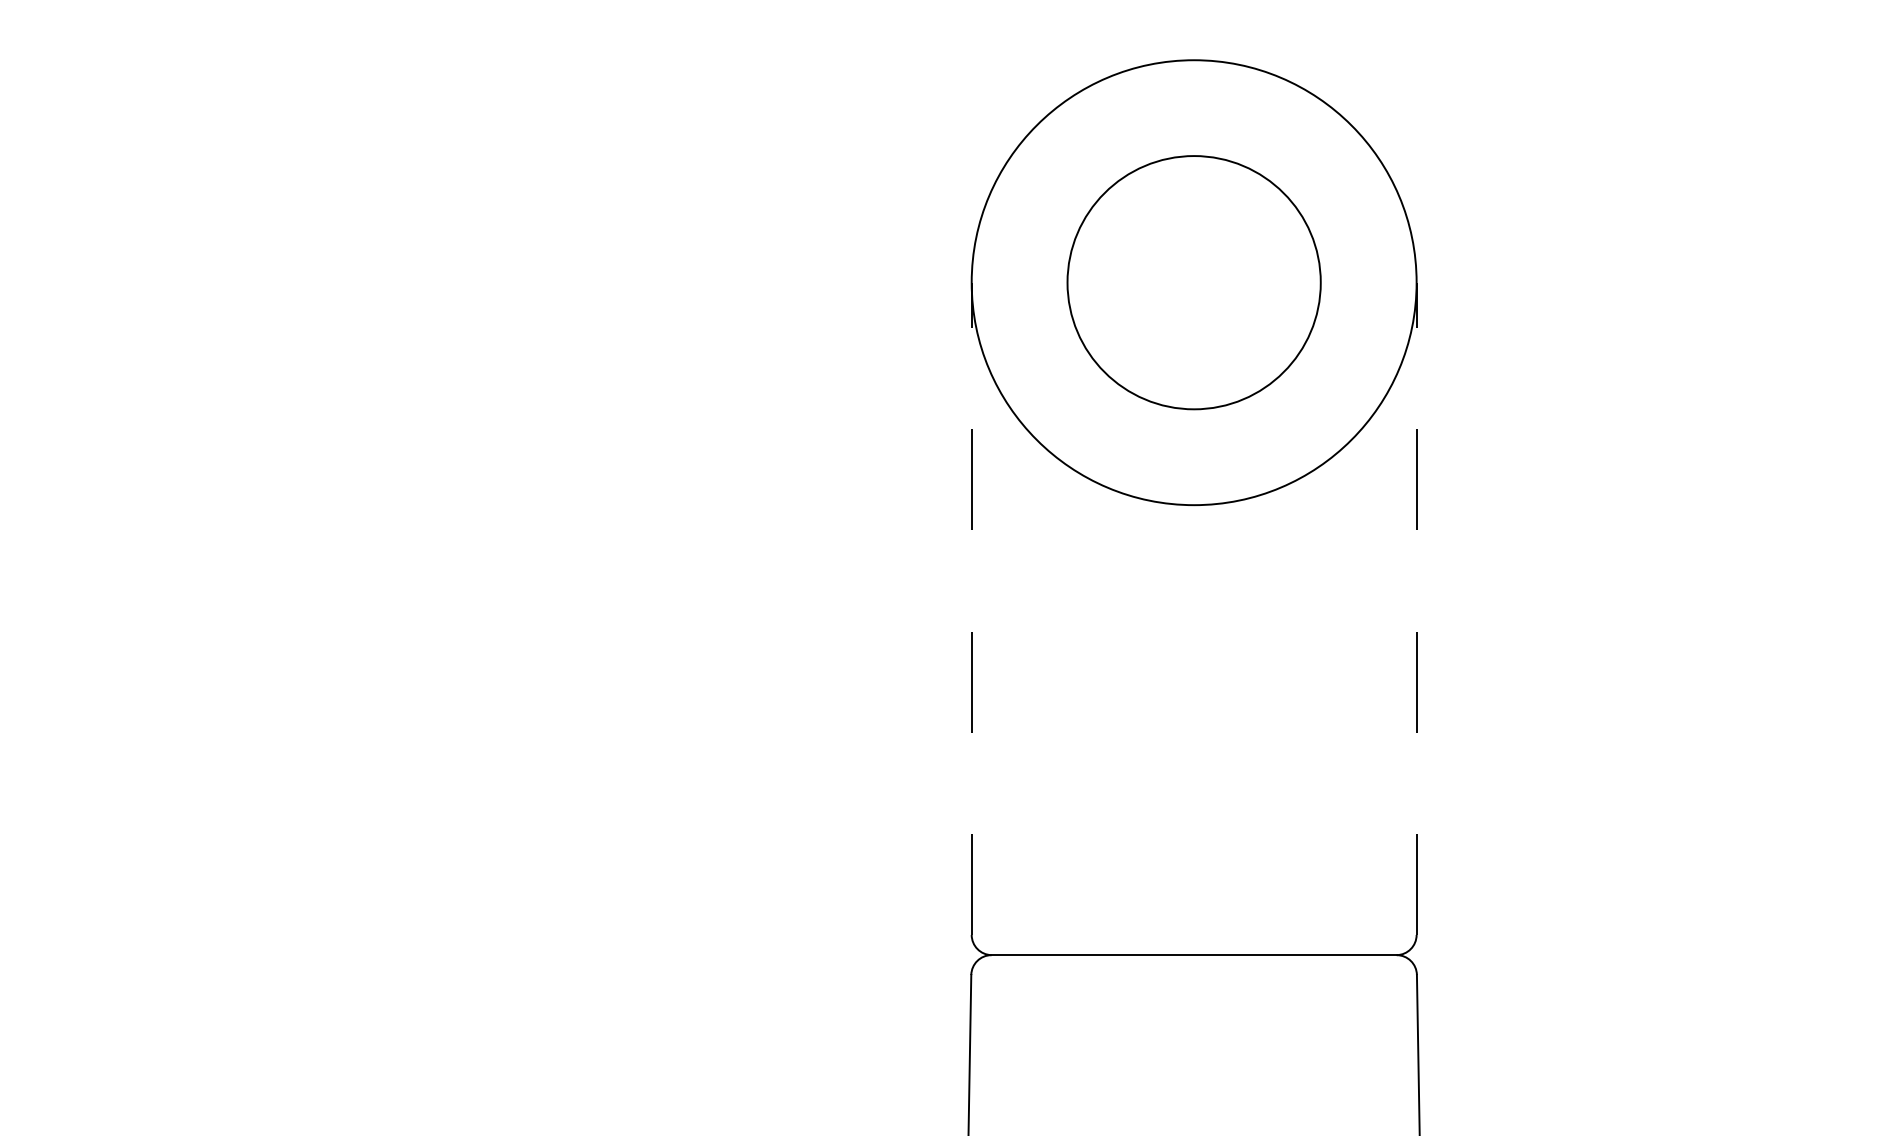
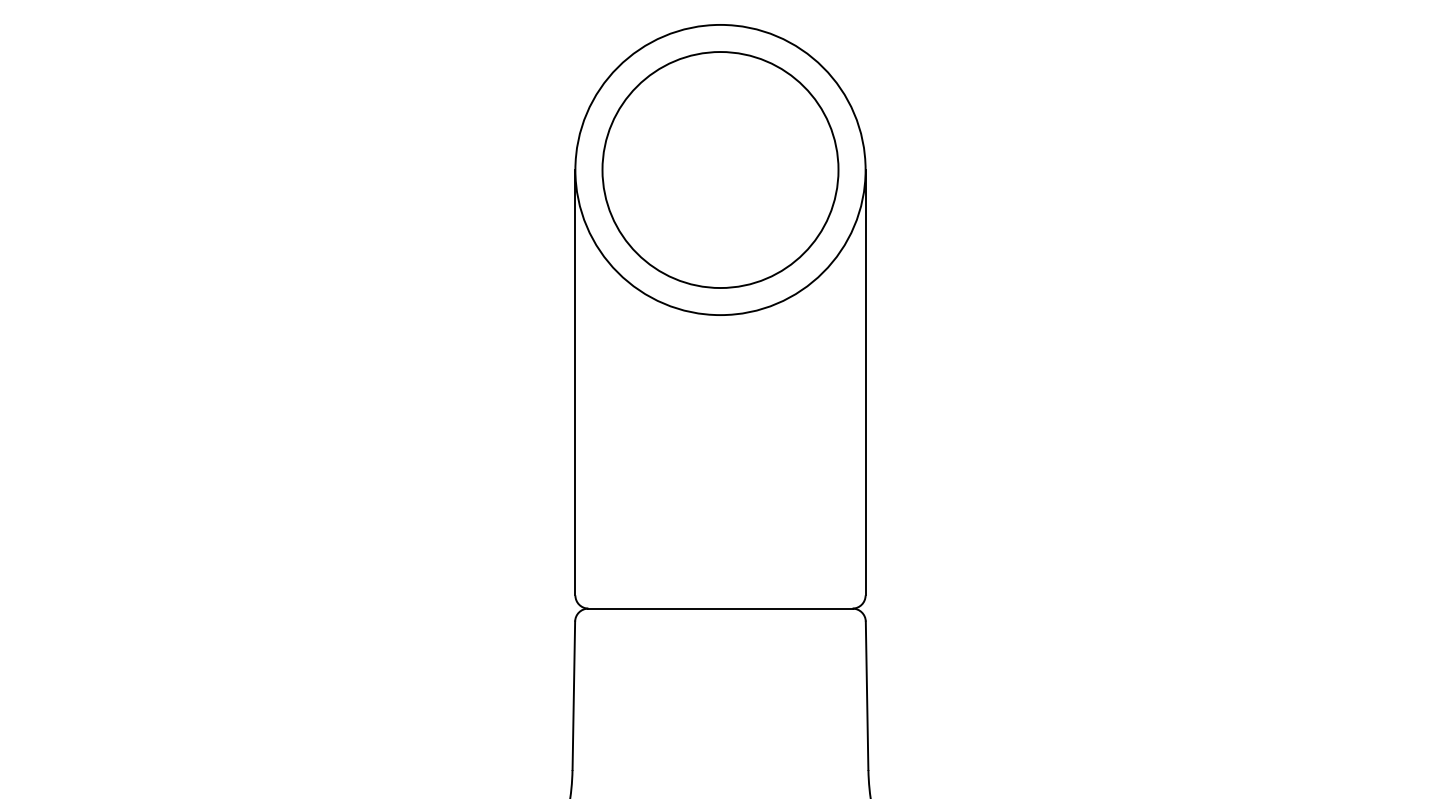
circle: (1194, 281) -> (720, 169), size x1.43
line: (971, 608) -> (575, 382), dashed -> solid
line: (1416, 608) -> (865, 382), dashed -> solid

